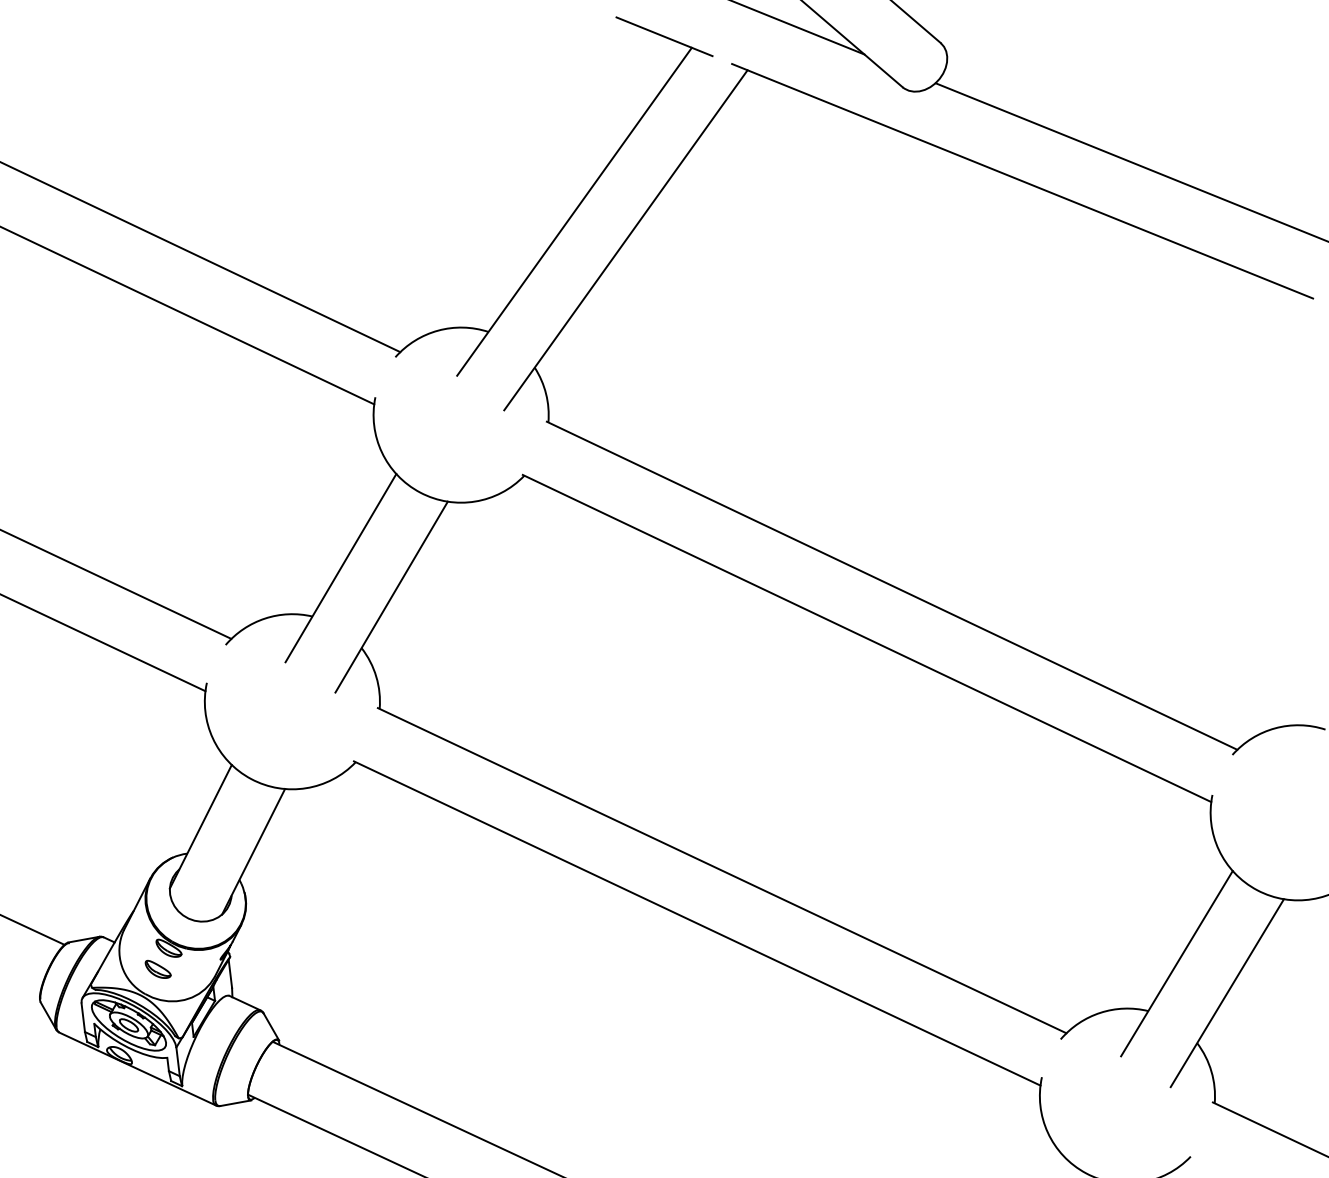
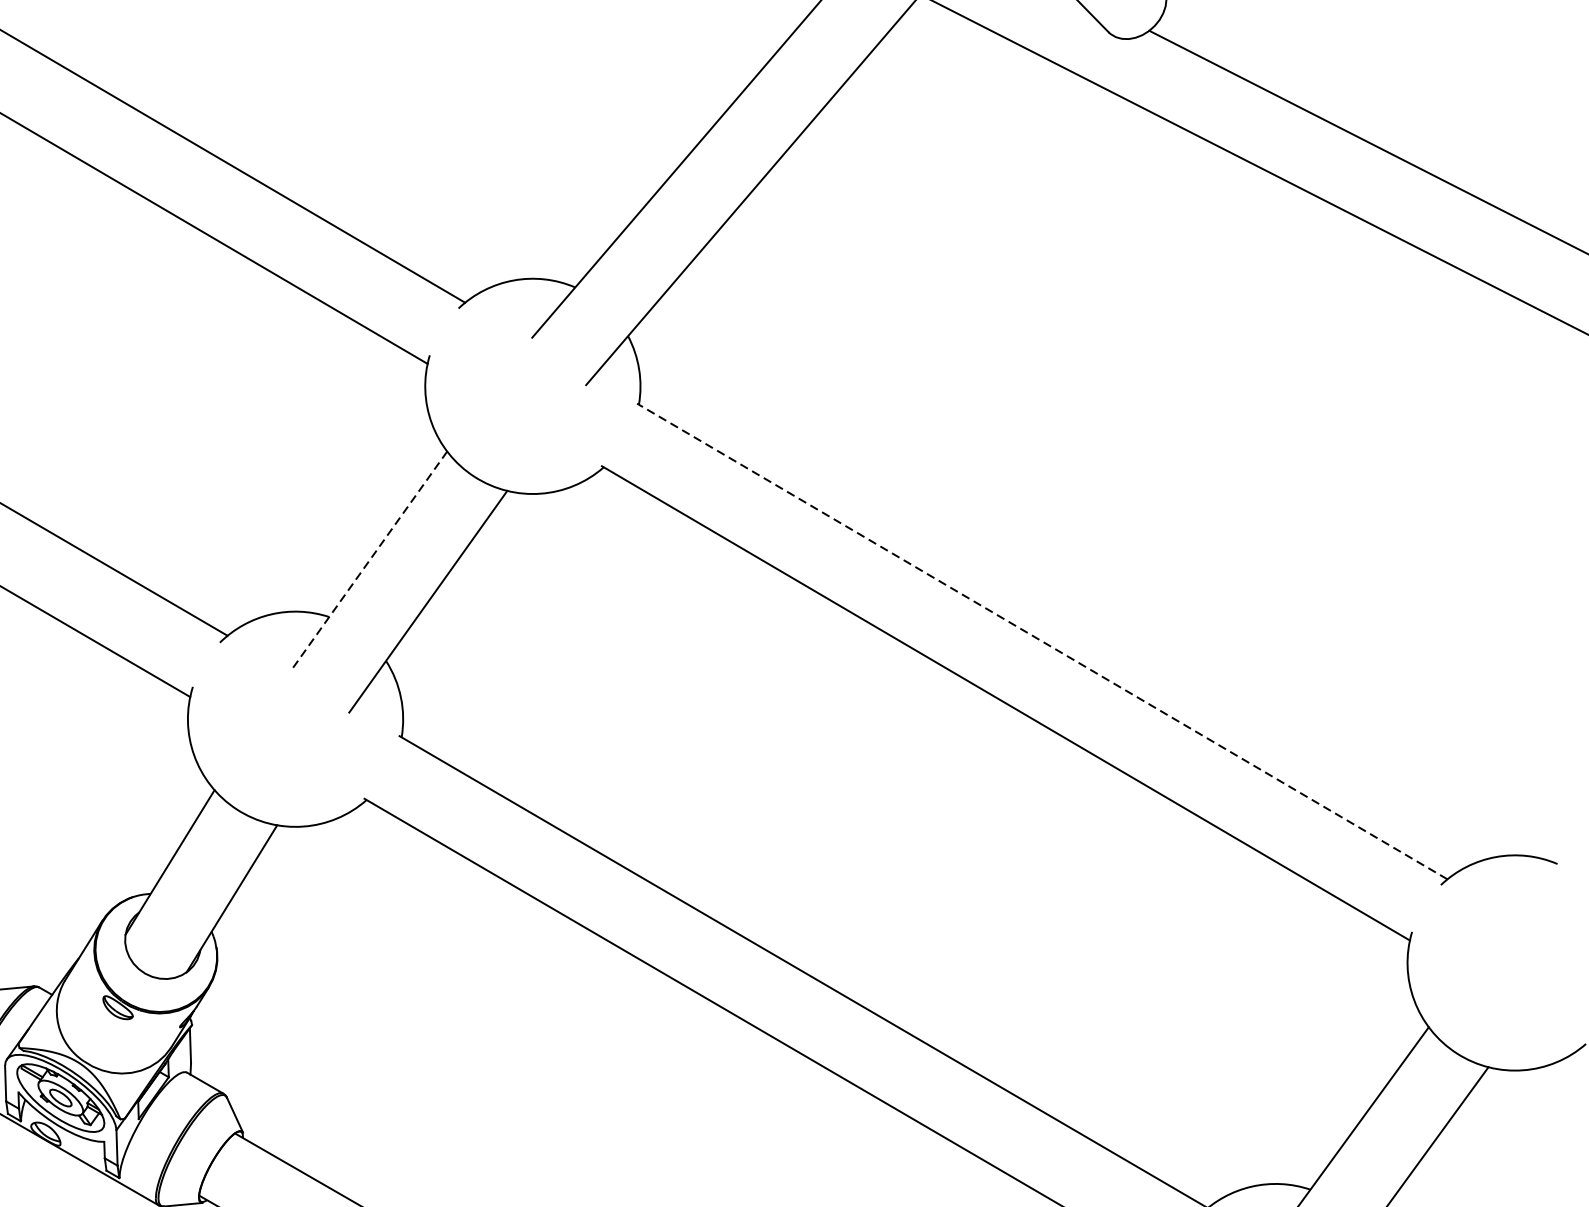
line: (340, 568) -> (368, 561), solid -> dashed
line: (891, 585) -> (1041, 641), solid -> dashed
part: (157, 968) -> (101, 1031), removed

